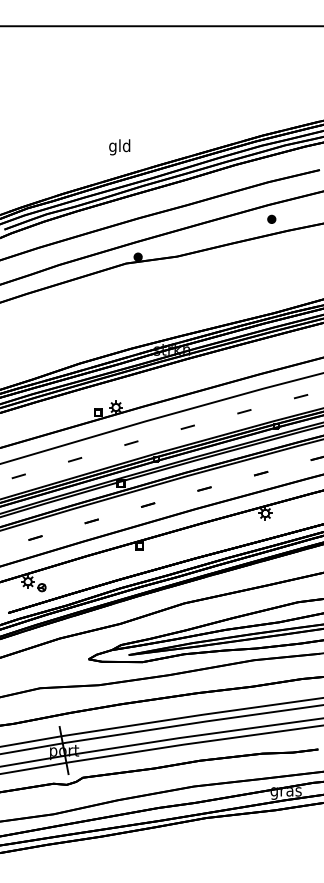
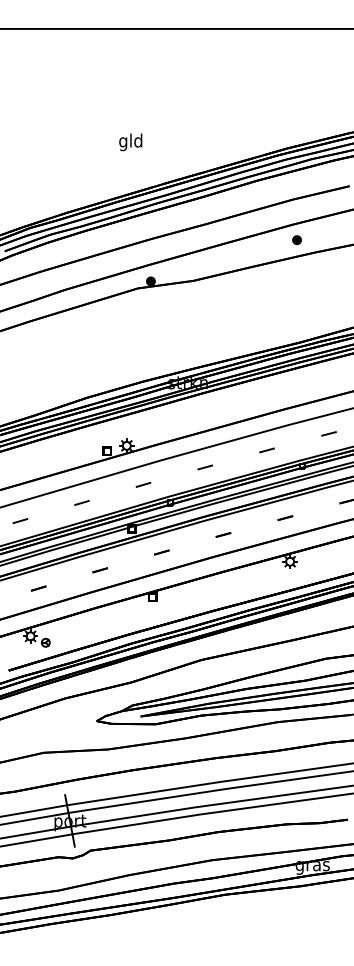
text: (119, 147) -> (130, 142), moved

